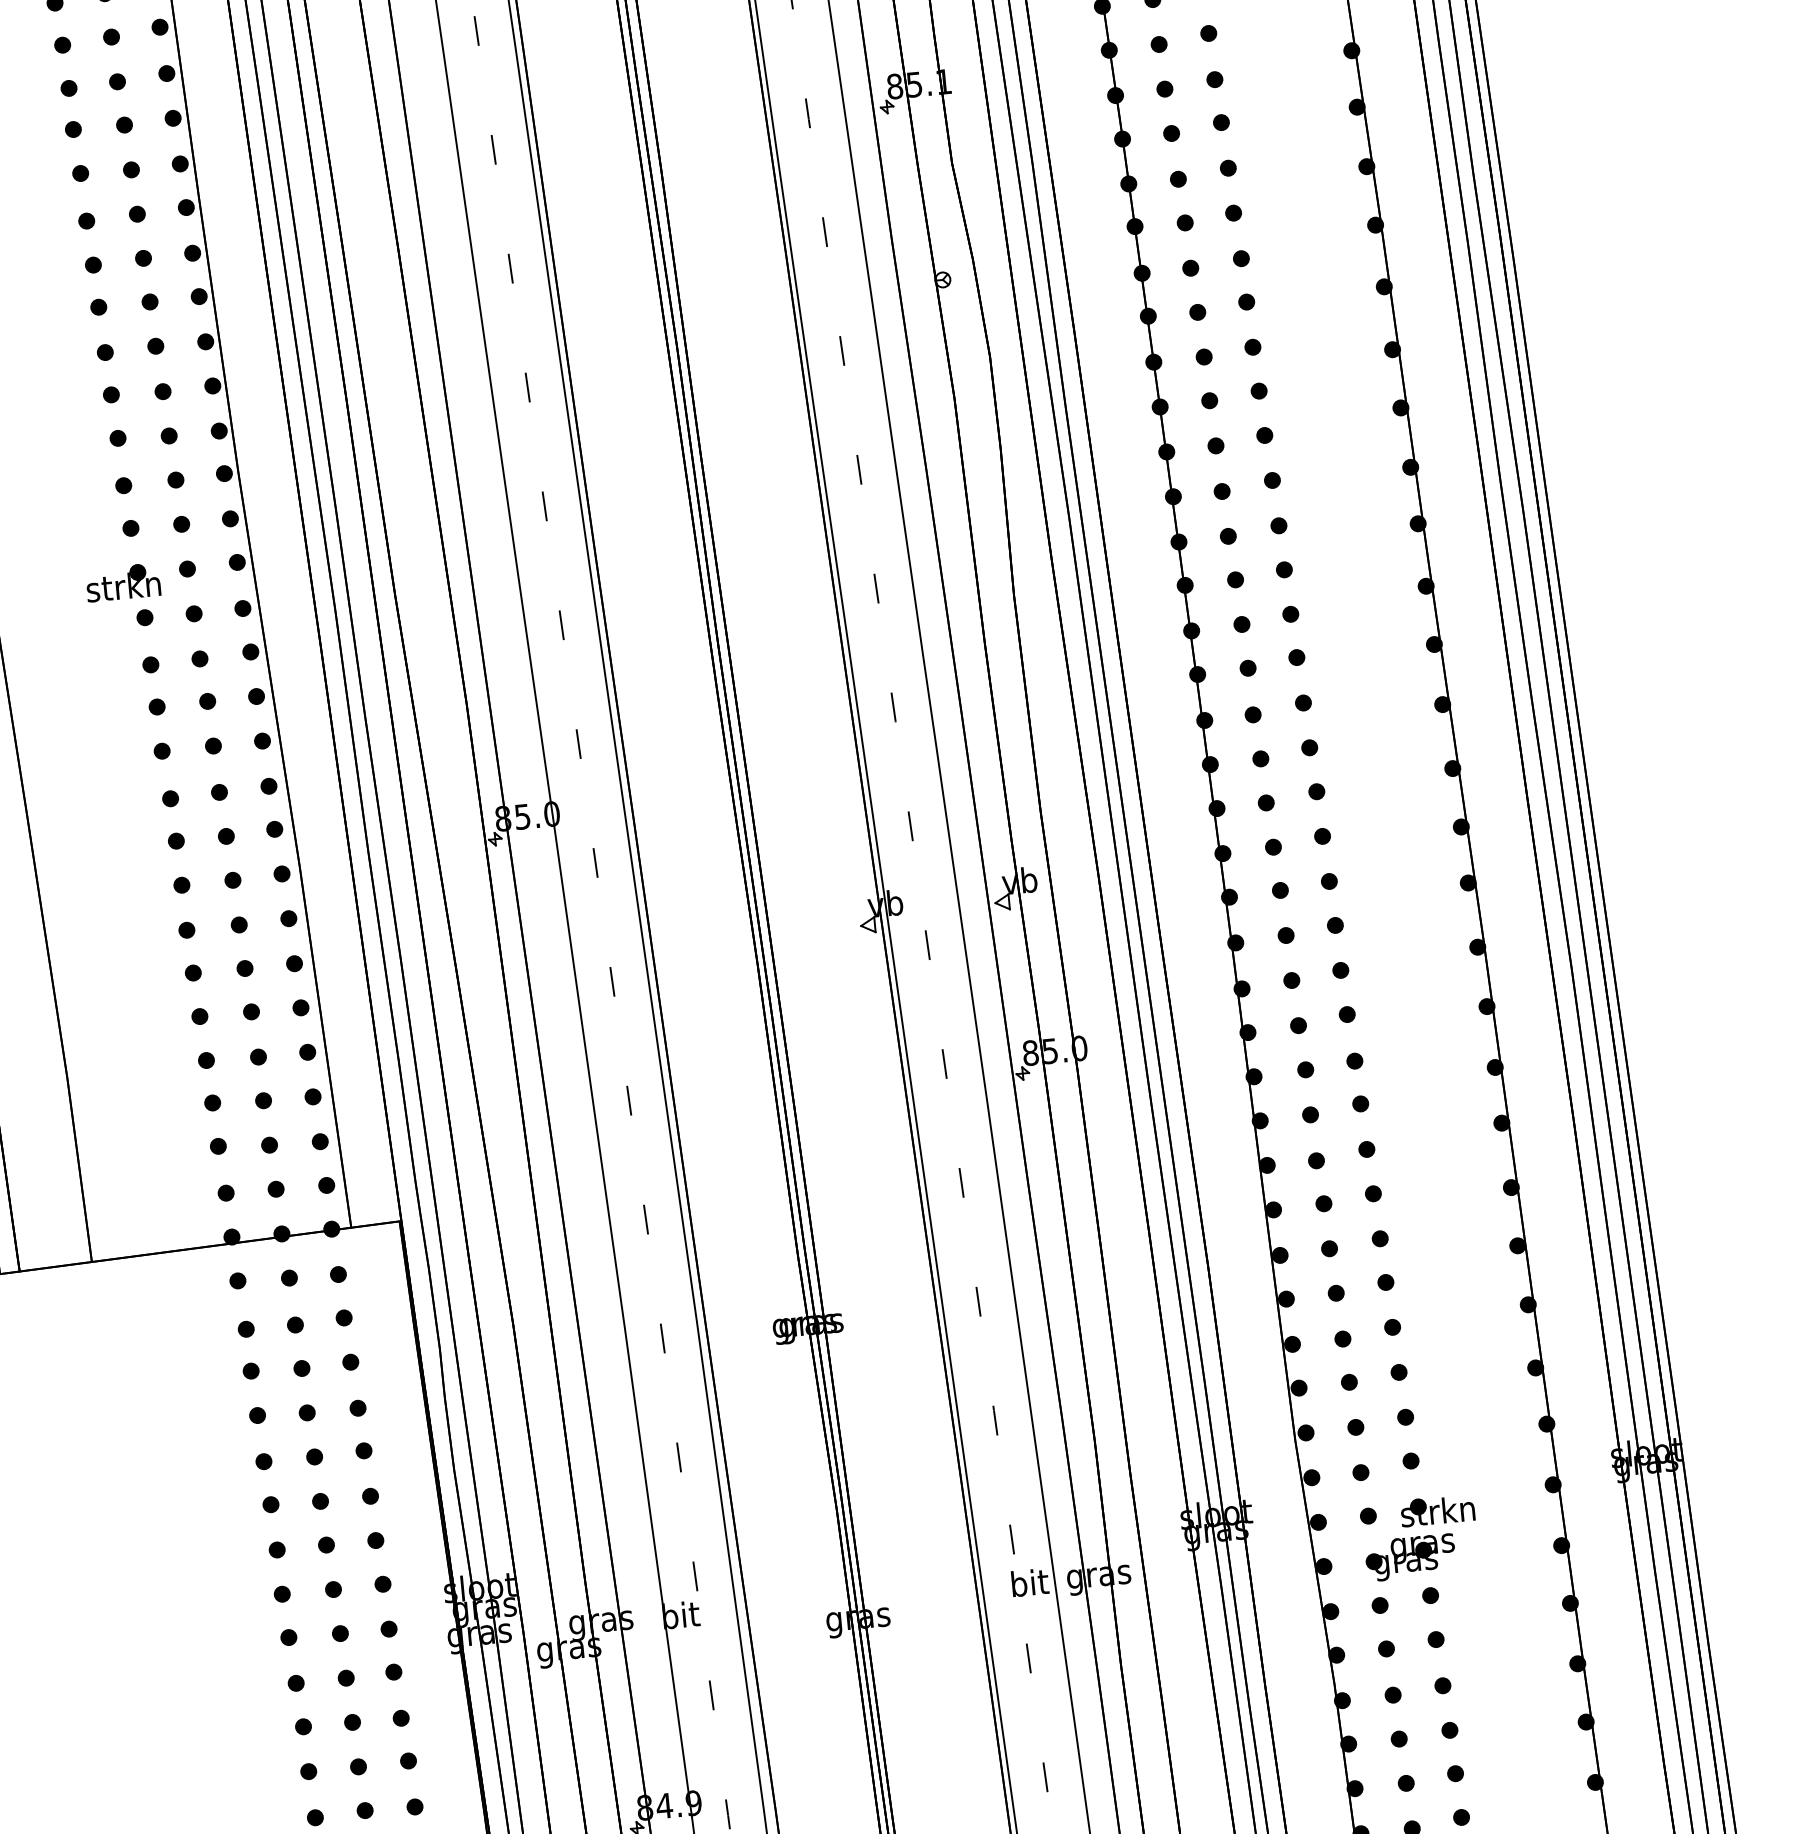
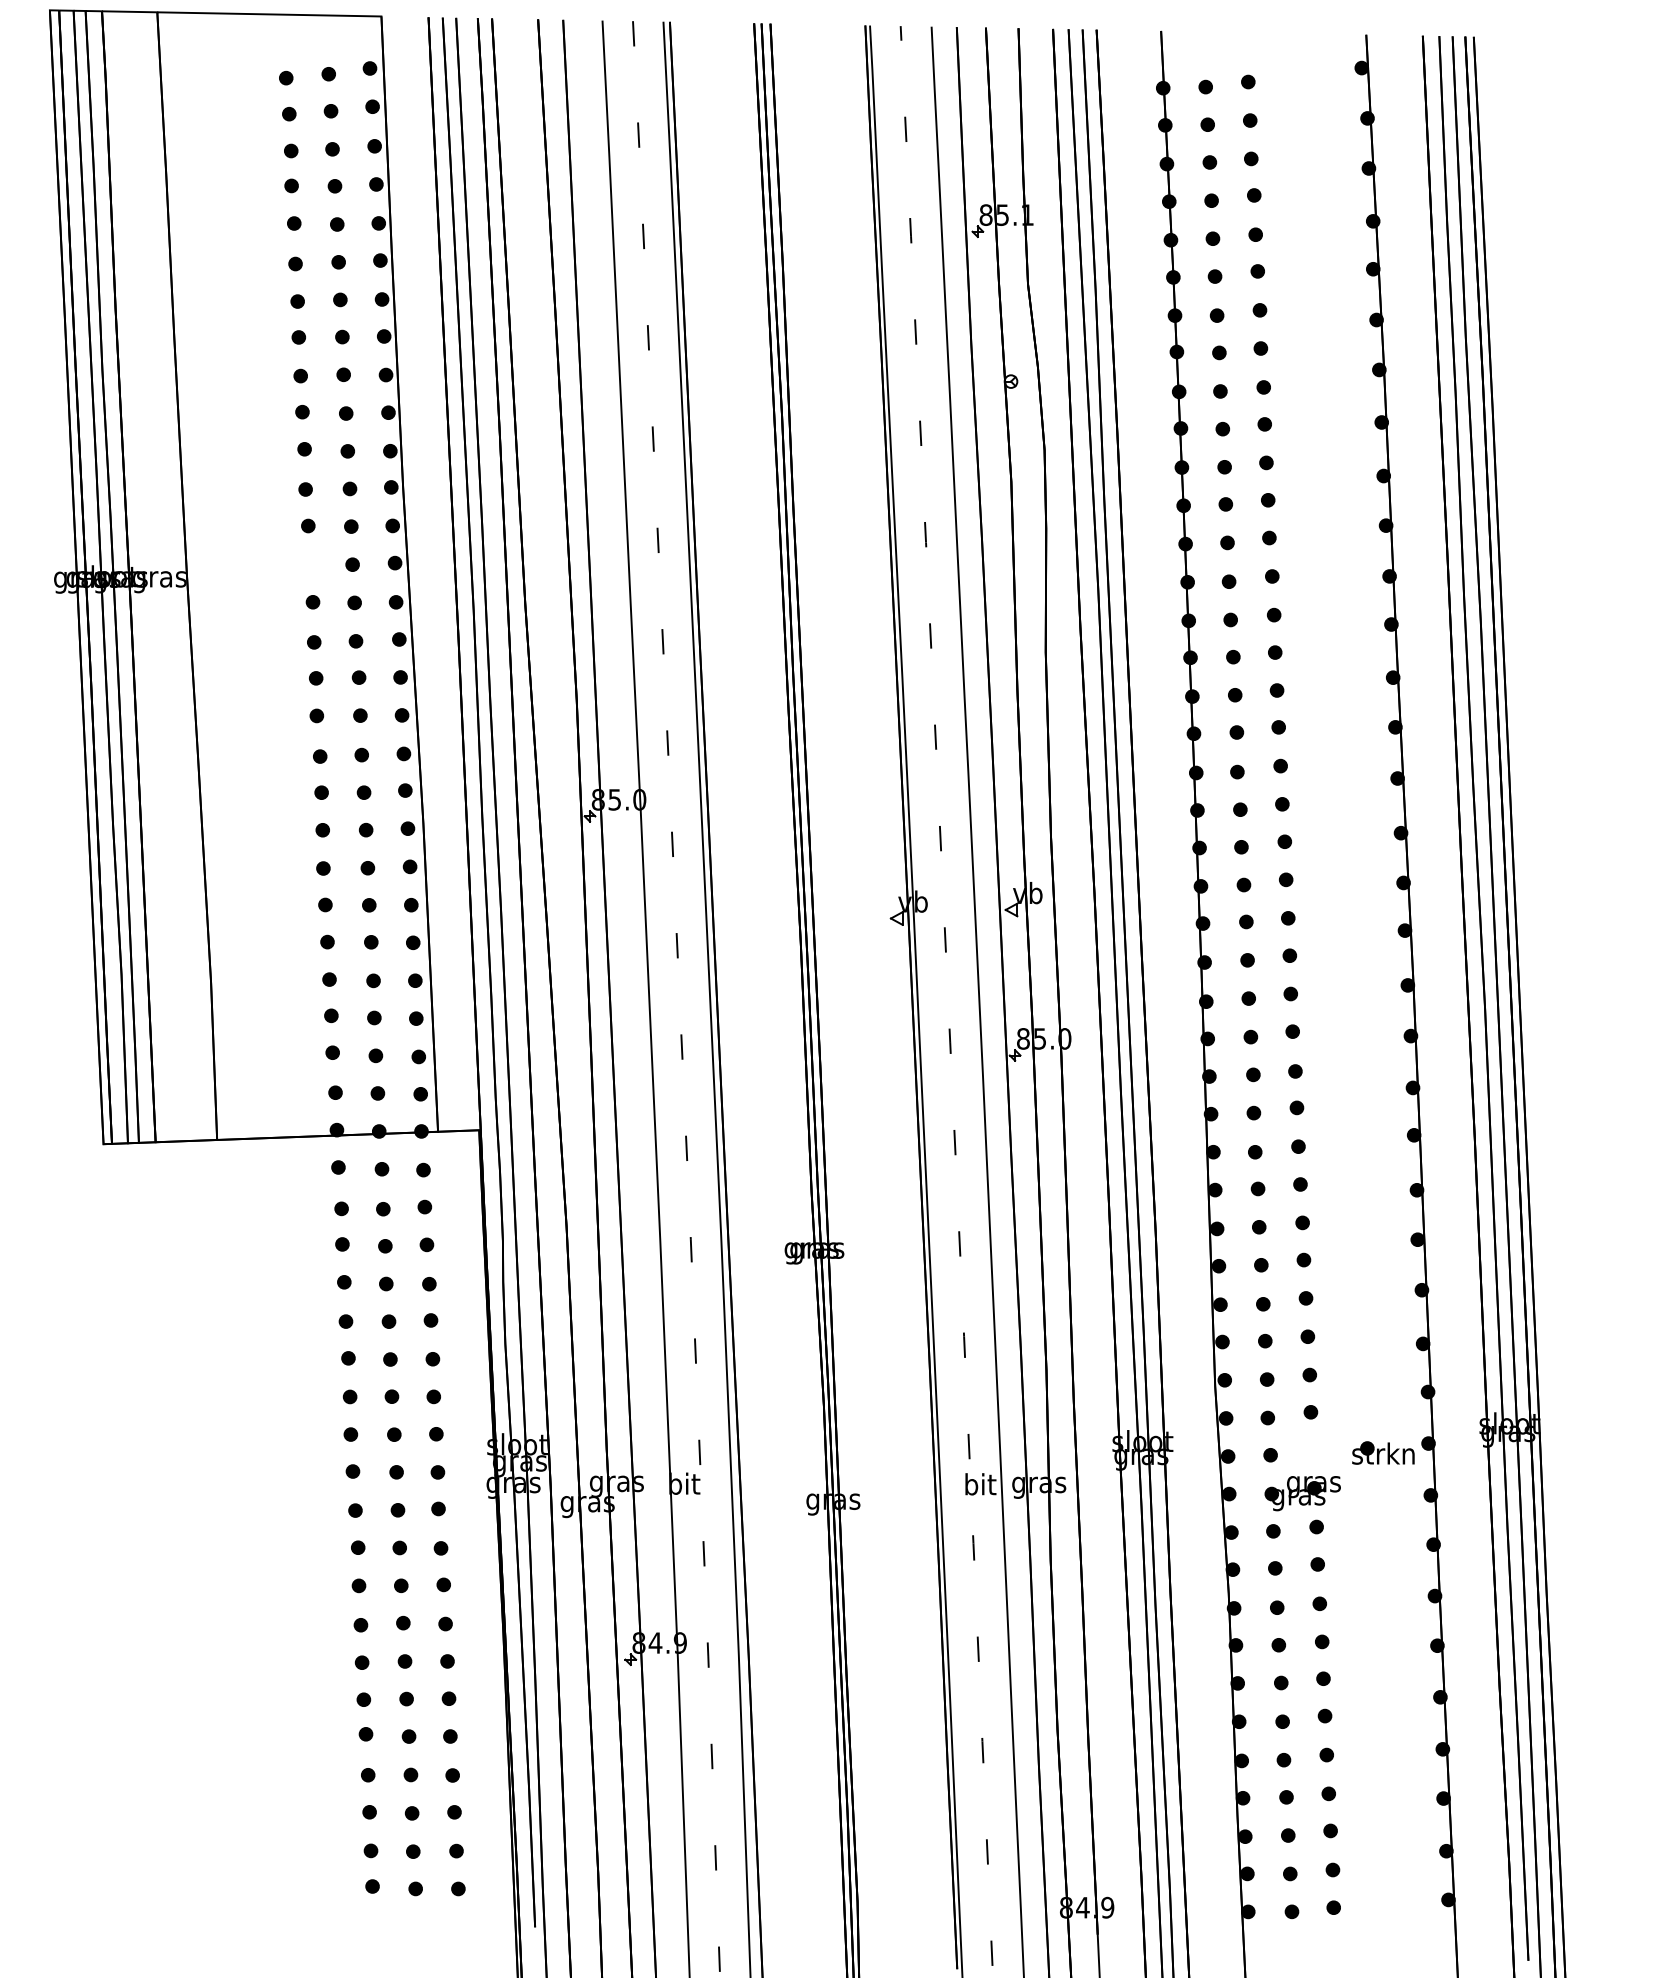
part: (123, 582) -> (297, 570), removed
part: (1437, 1509) -> (1383, 1452), moved

